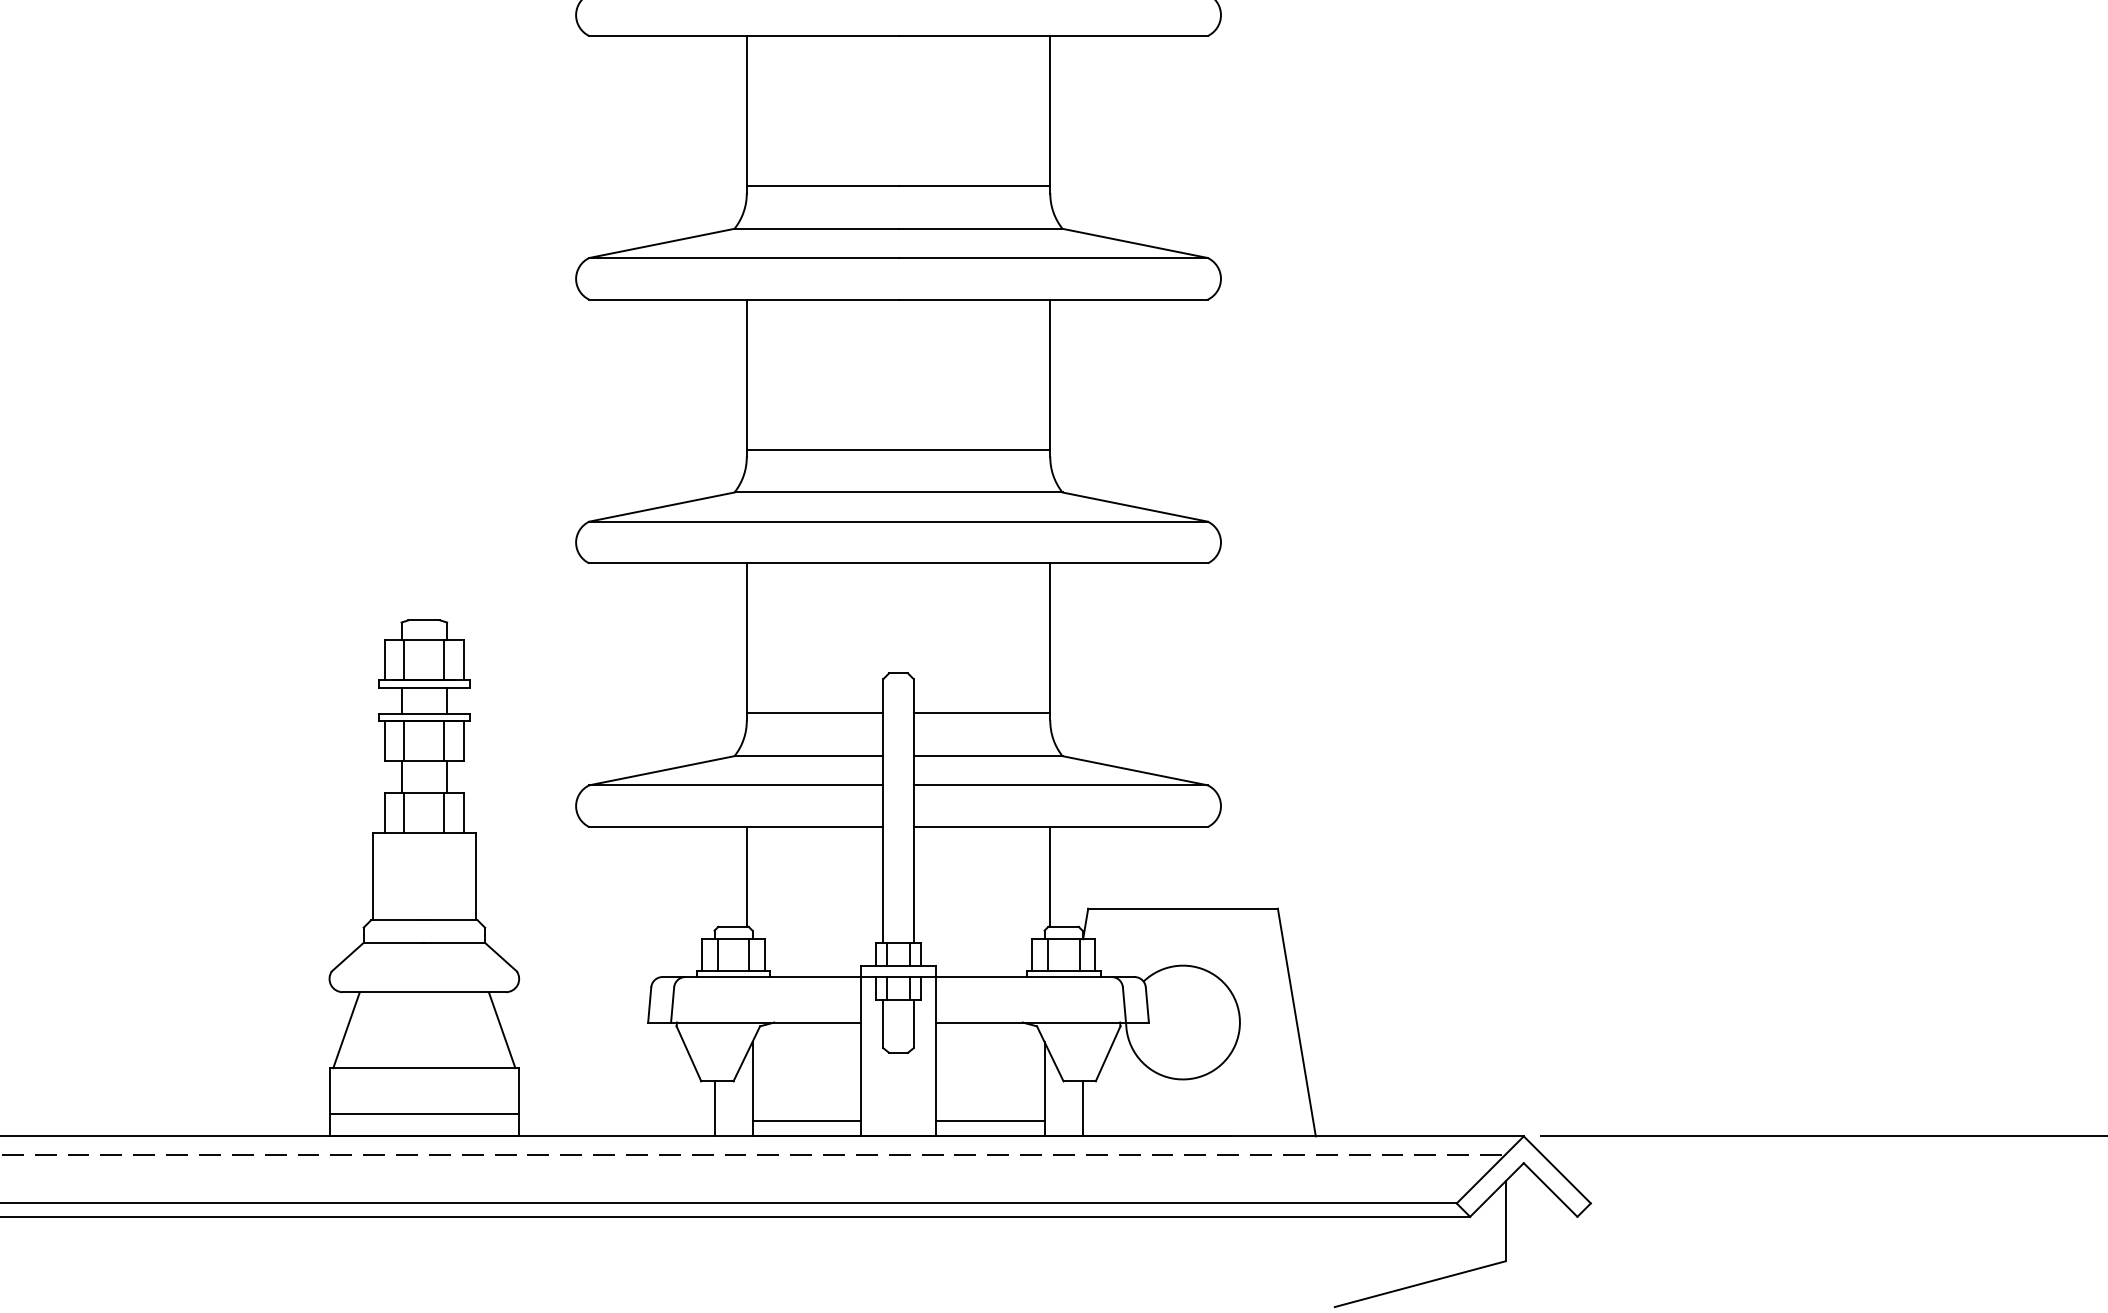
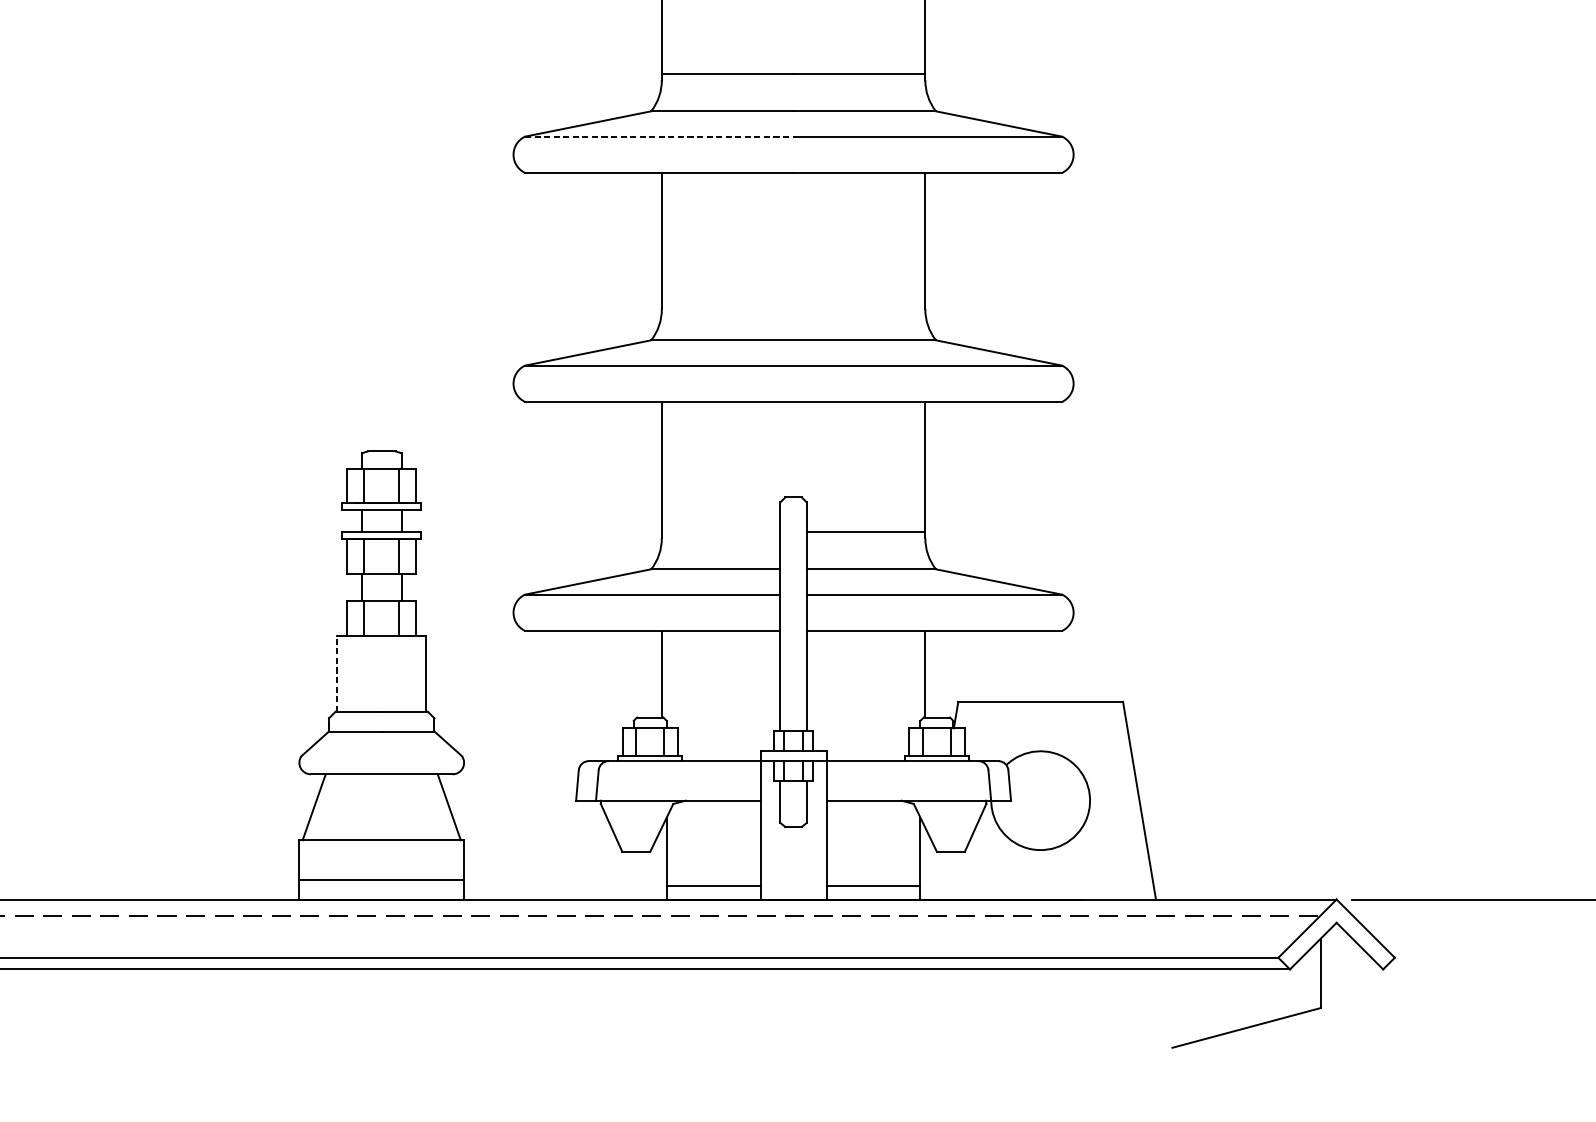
line: (743, 257) -> (658, 136), solid -> dashed
line: (898, 449) -> (793, 302), removed
line: (814, 713) -> (720, 532), removed
line: (373, 876) -> (337, 673), solid -> dashed
line: (714, 1108) -> (633, 875), removed
line: (1082, 1108) -> (953, 875), removed

